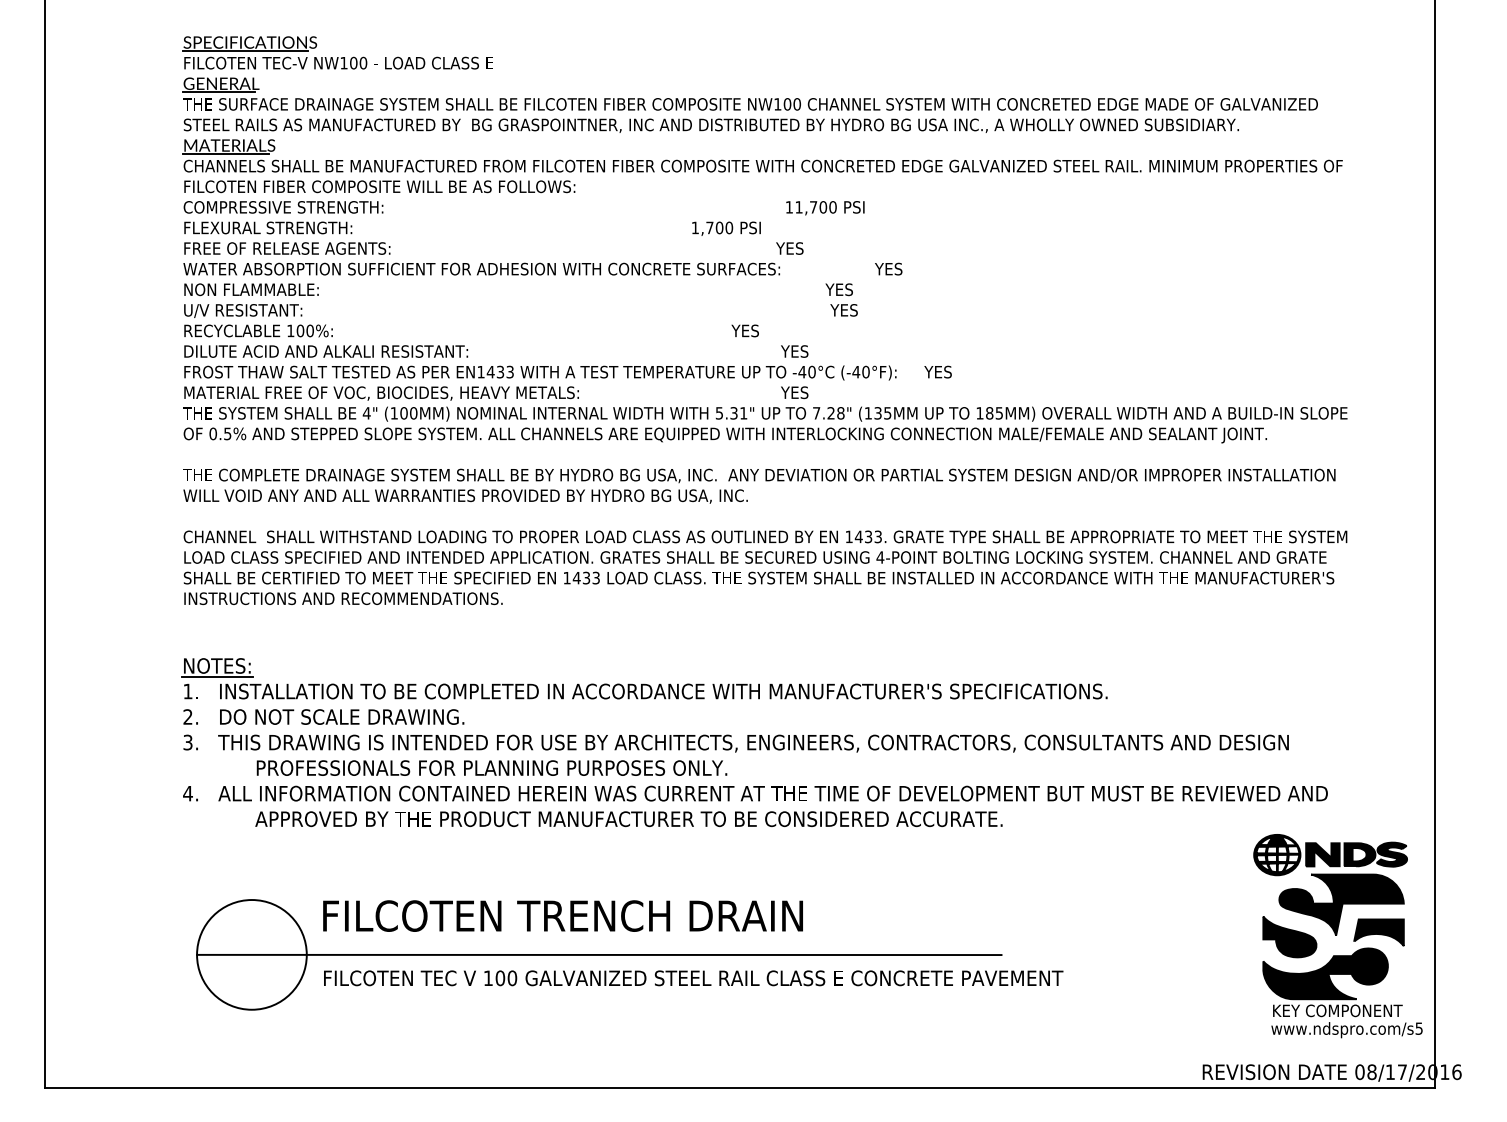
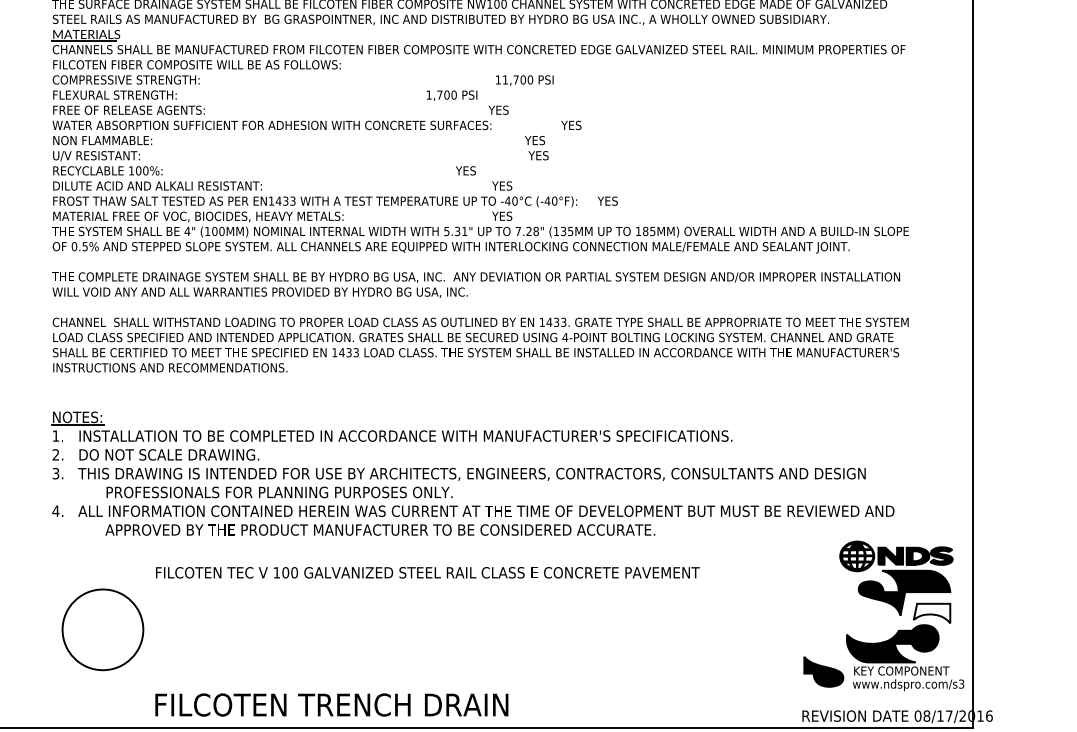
text: (562, 915) -> (331, 704), moved
fill: (1378, 932) -> (931, 613), removed
part: (1289, 937) -> (823, 672), moved
line: (599, 954) -> (358, 629), removed
text: (693, 978) -> (427, 572), moved
text: (1419, 1027) -> (961, 683), www.ndspro.com/s5 -> www.ndspro.com/s3

